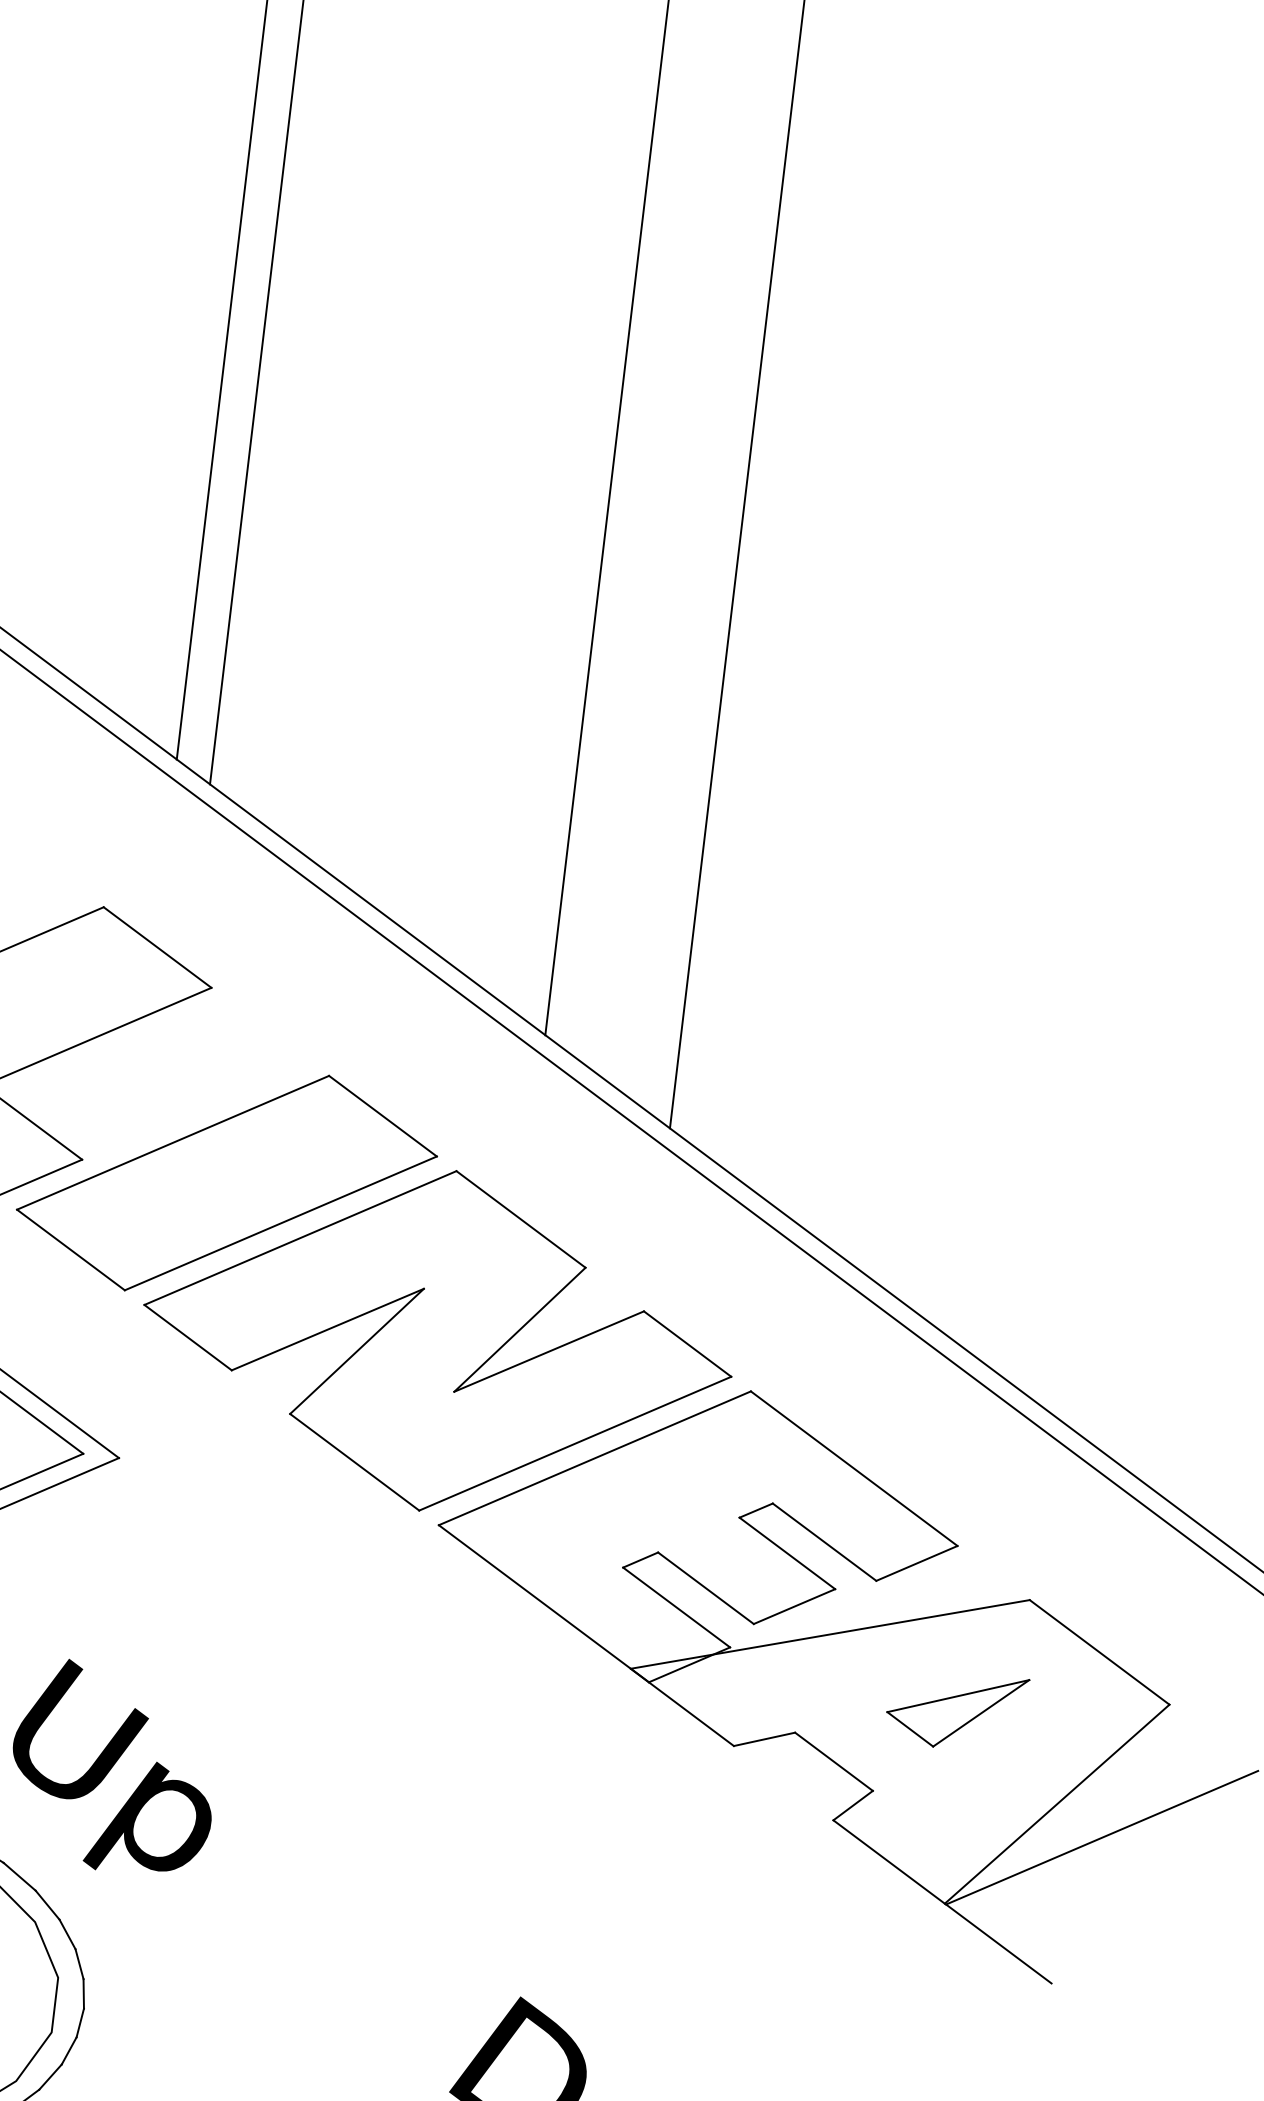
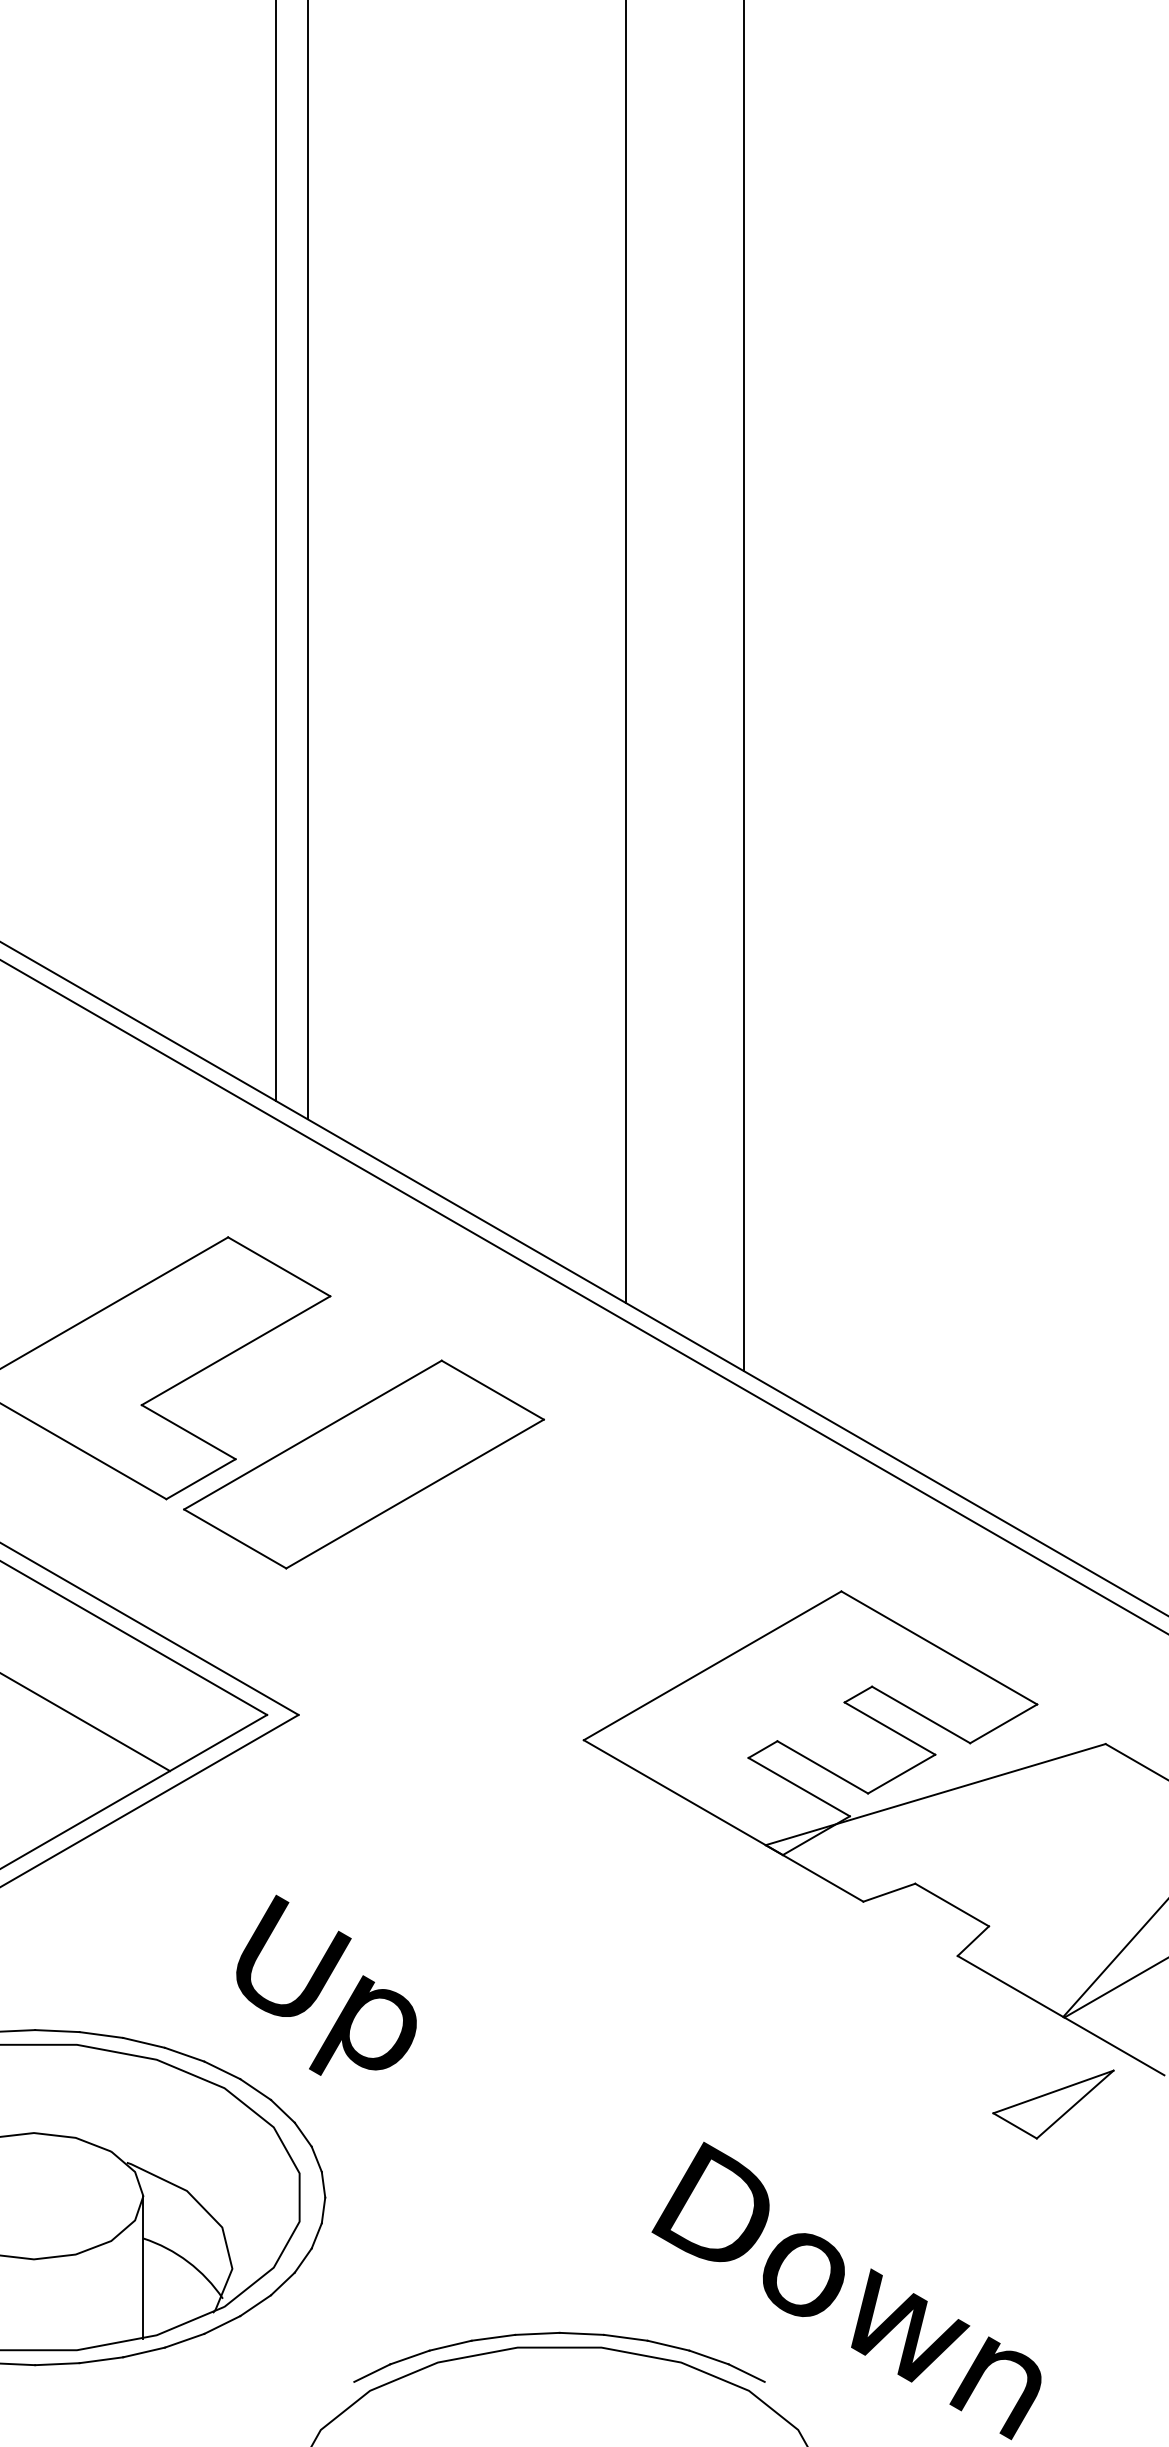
part: (437, 1340) -> (563, 1579), removed
part: (956, 1710) -> (1053, 2104), moved

